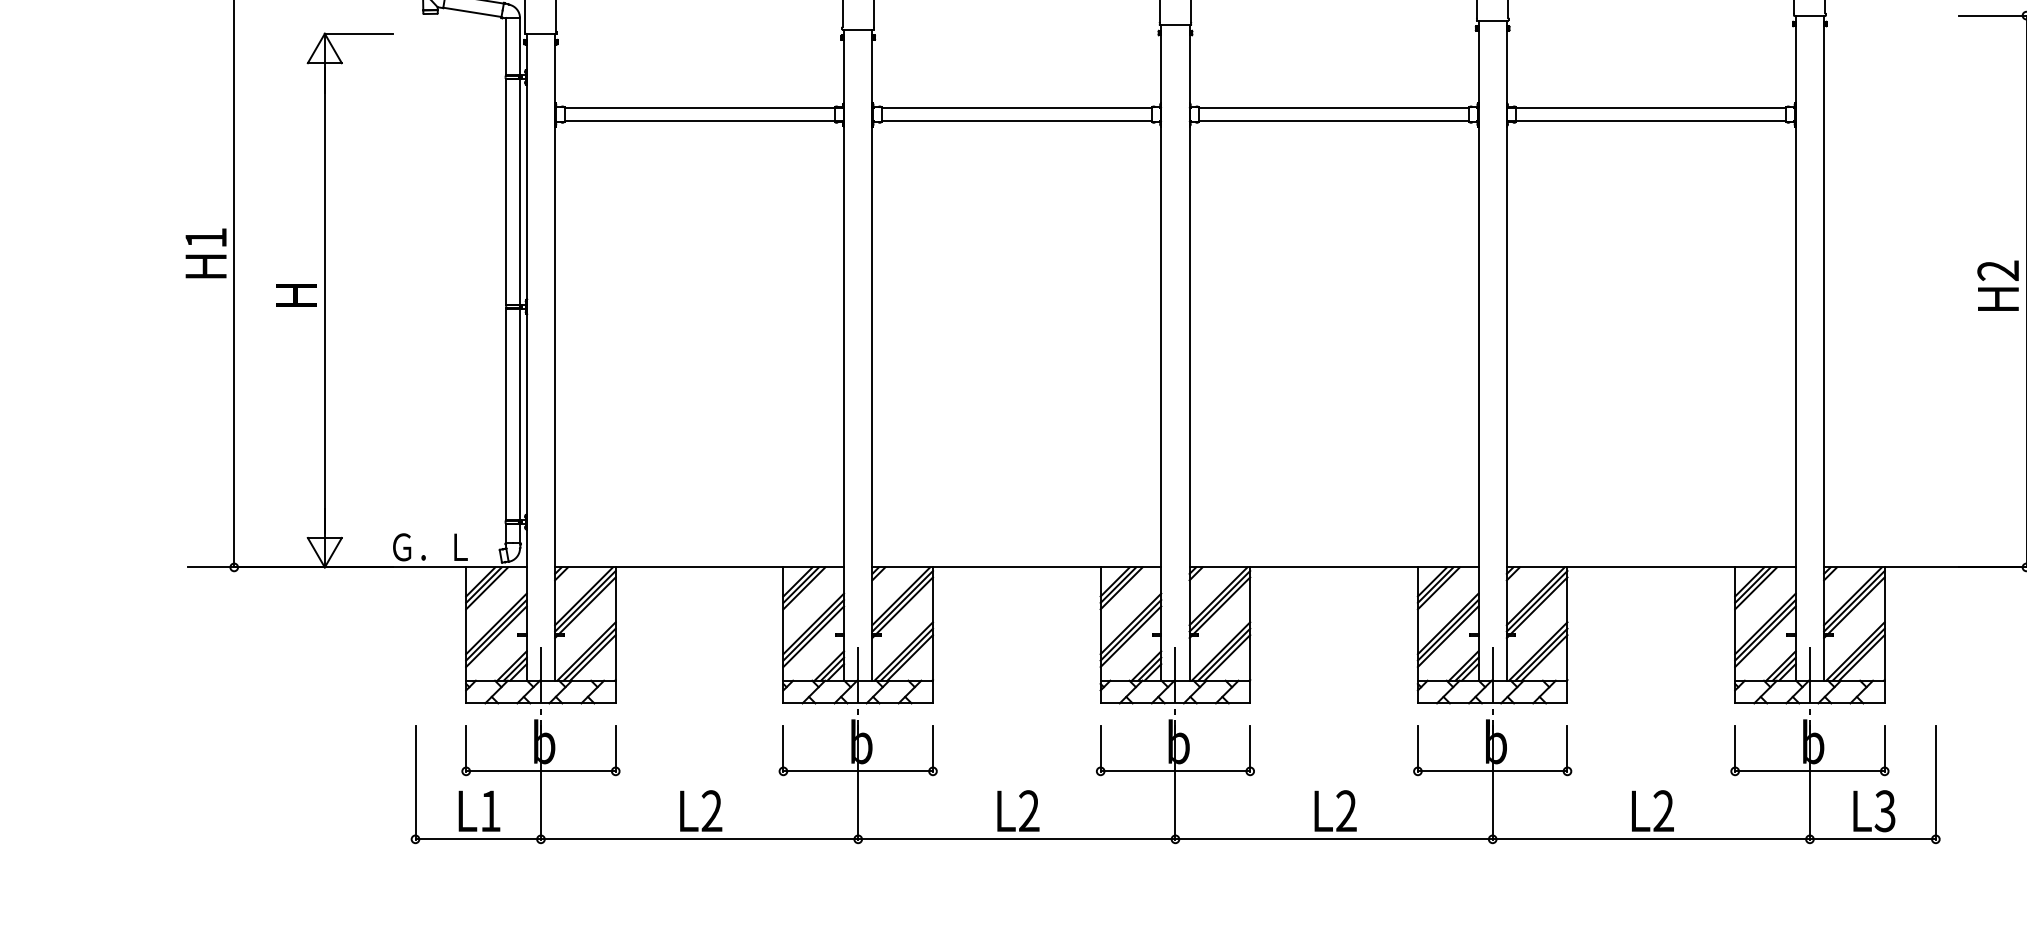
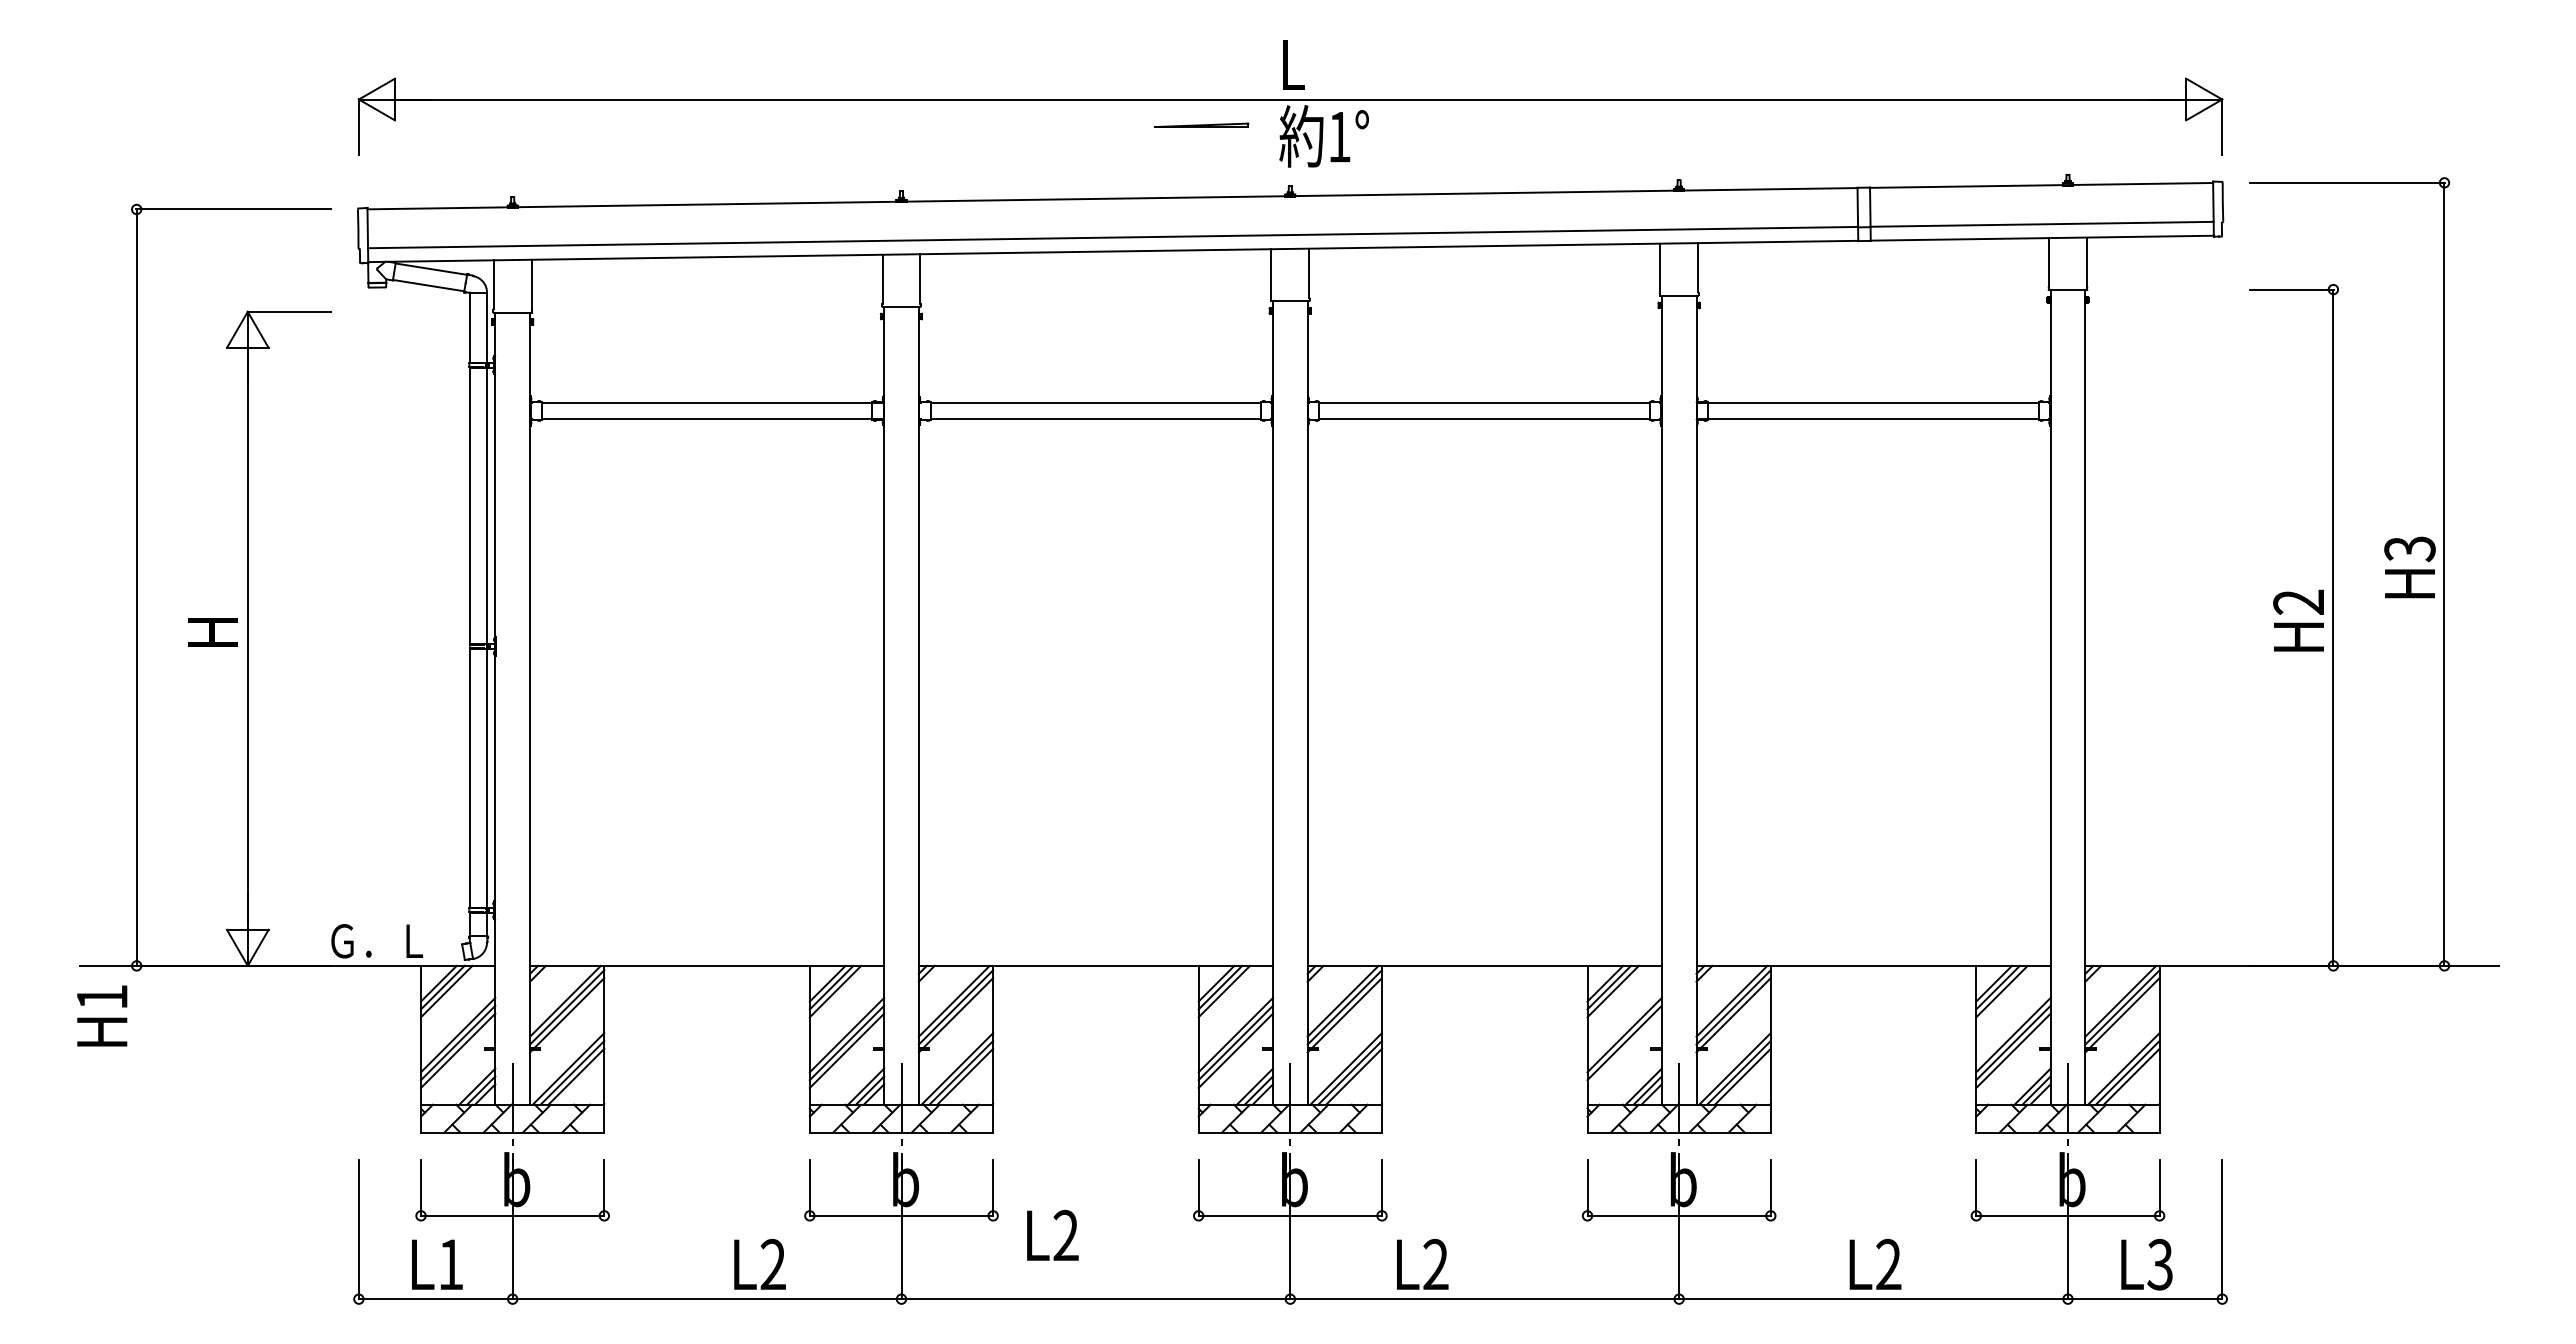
text: (206, 252) -> (102, 1015), moved
line: (1448, 636) -> (1624, 1050), removed
text: (700, 810) -> (759, 1263), moved
text: (1018, 810) -> (1052, 1234), moved
text: (1335, 810) -> (1422, 1263), moved

